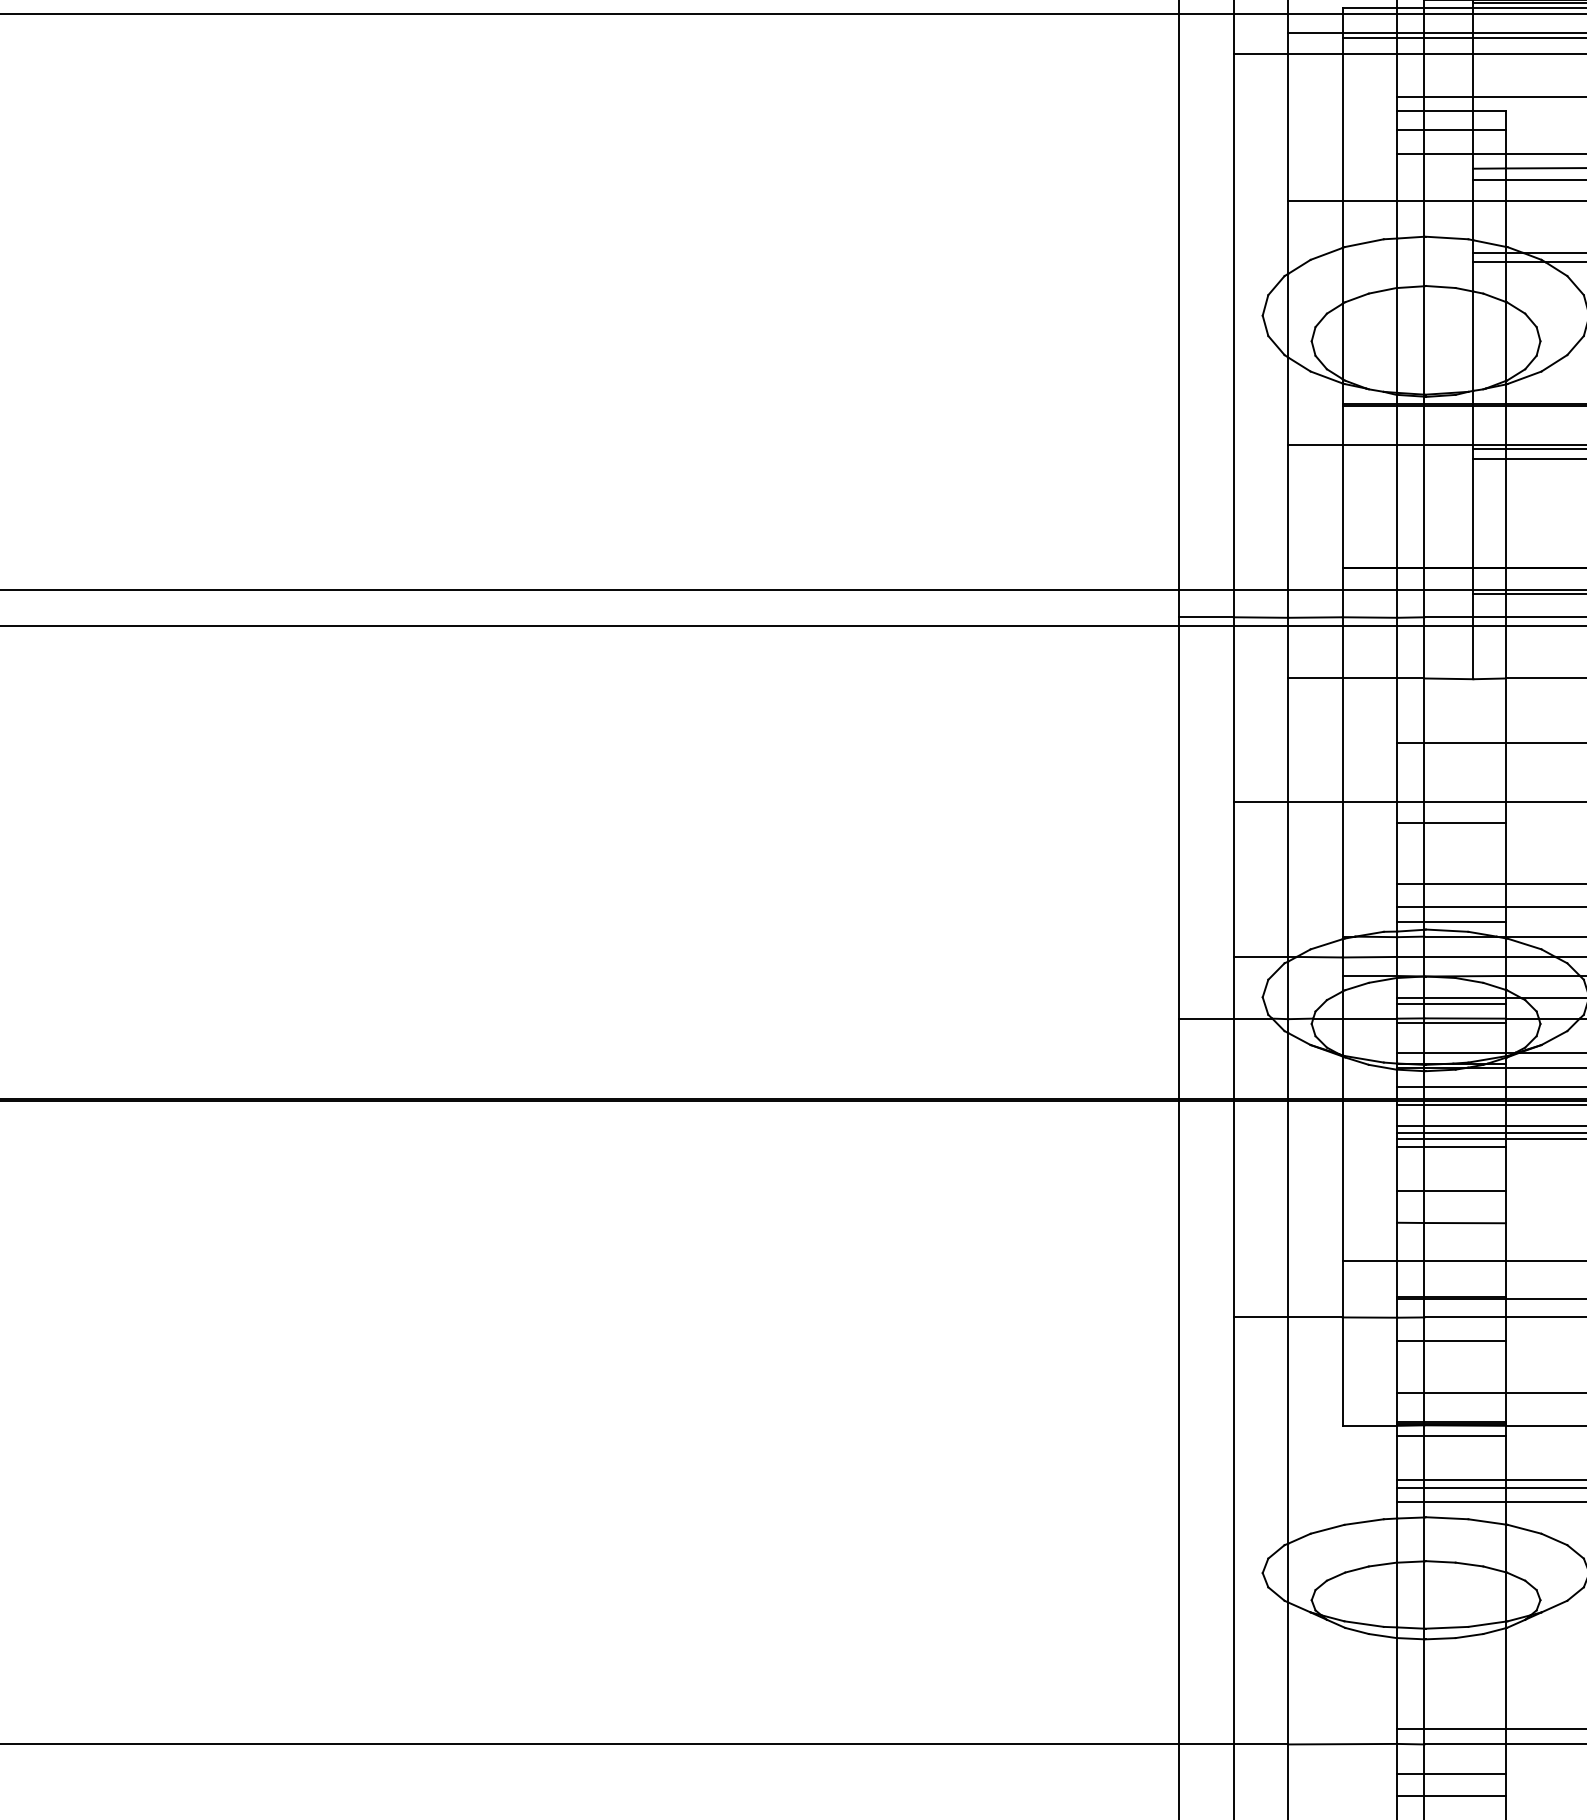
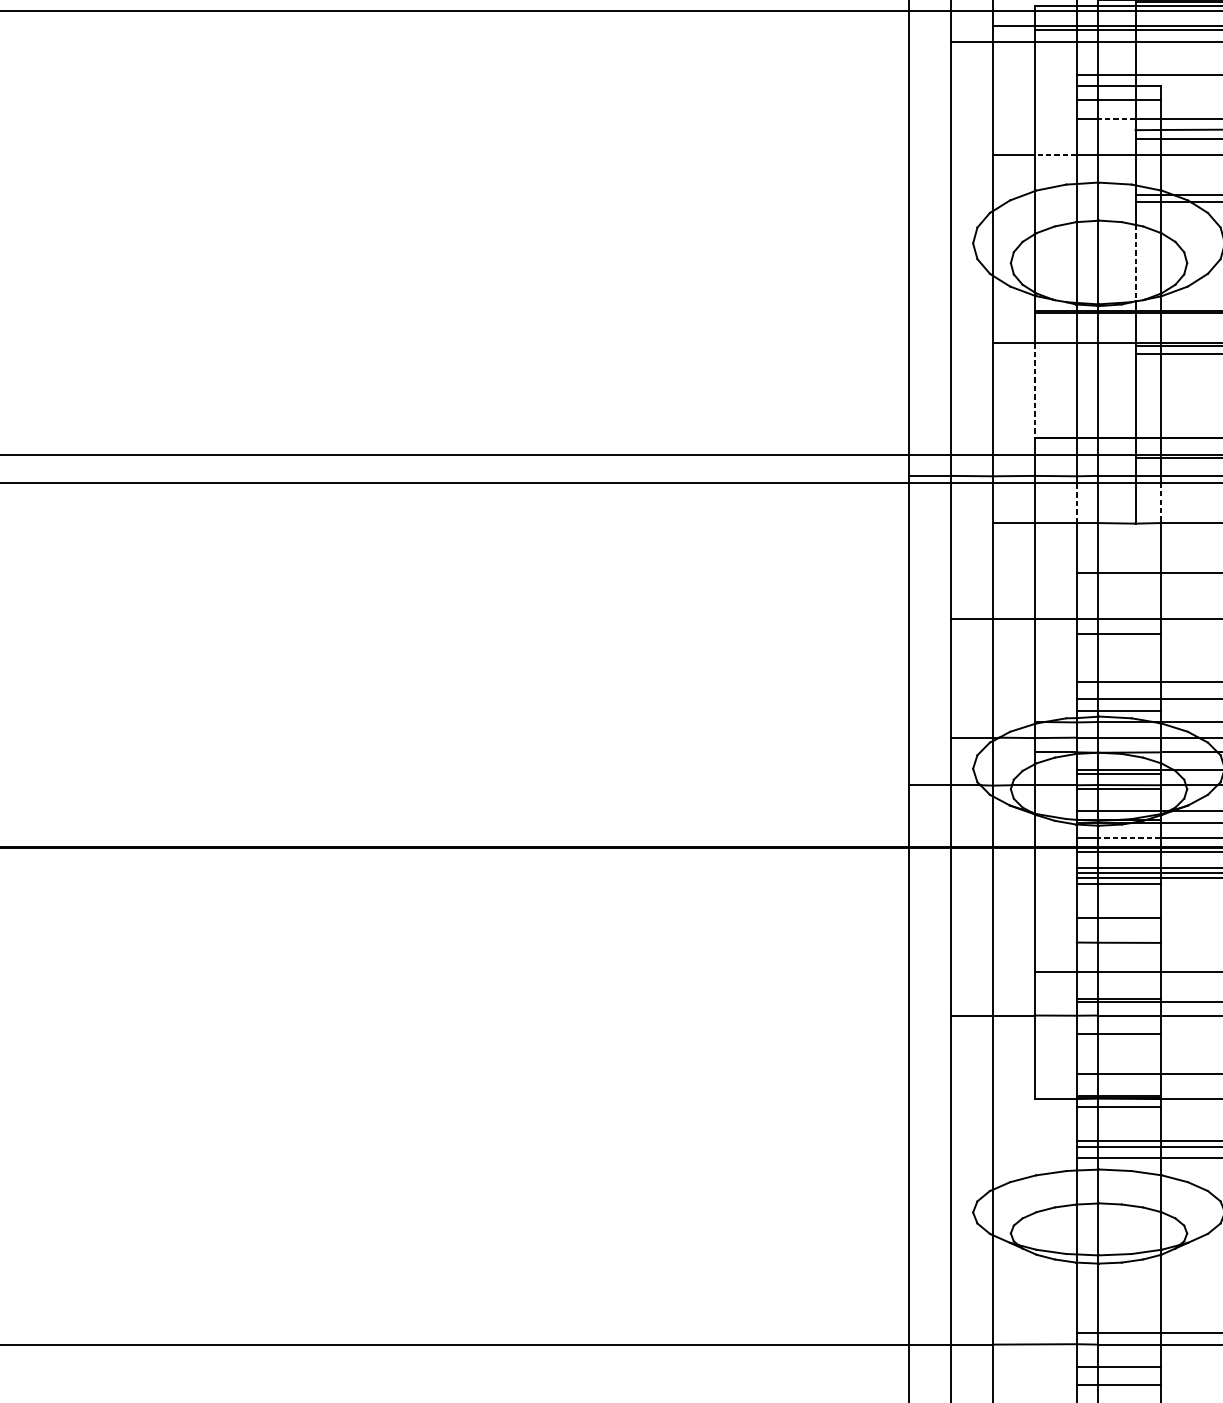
line: (1448, 153) -> (1116, 118), solid -> dashed
line: (1369, 200) -> (1055, 154), solid -> dashed
line: (1473, 341) -> (1135, 263), solid -> dashed
line: (1342, 506) -> (1034, 390), solid -> dashed
line: (1397, 651) -> (1077, 502), solid -> dashed
line: (1505, 652) -> (1160, 503), solid -> dashed
line: (1465, 1087) -> (1129, 838), solid -> dashed

